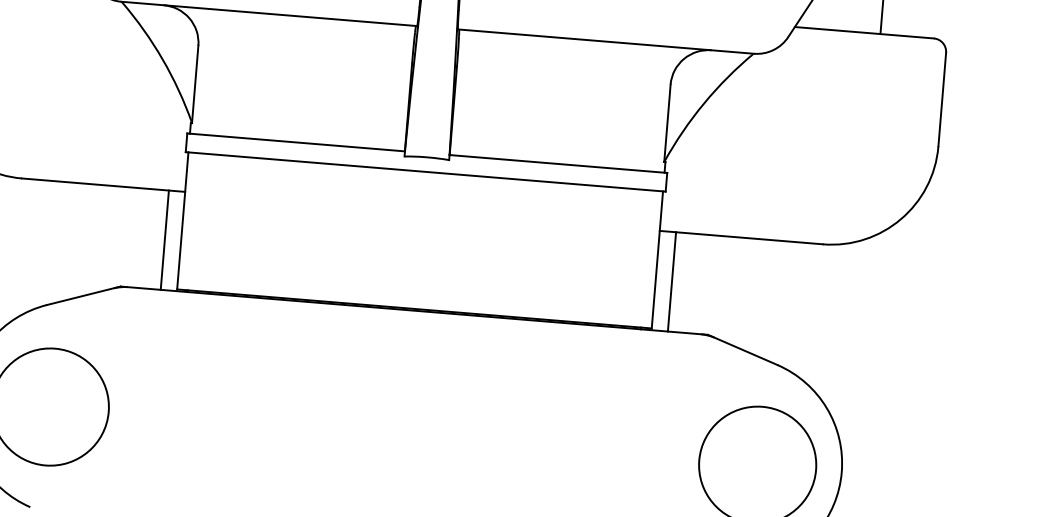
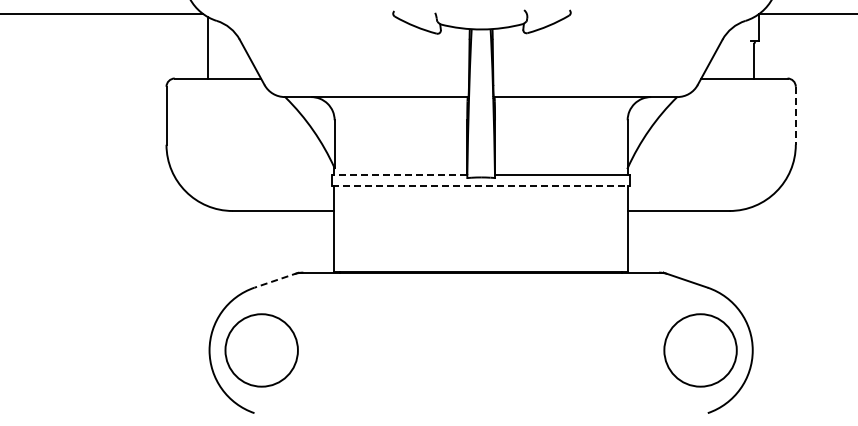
line: (941, 99) -> (795, 115), solid -> dashed
line: (295, 141) -> (399, 174), solid -> dashed
line: (426, 171) -> (481, 186), solid -> dashed
line: (164, 239) -> (323, 241), removed
line: (672, 281) -> (638, 241), removed
line: (83, 296) -> (276, 280), solid -> dashed

